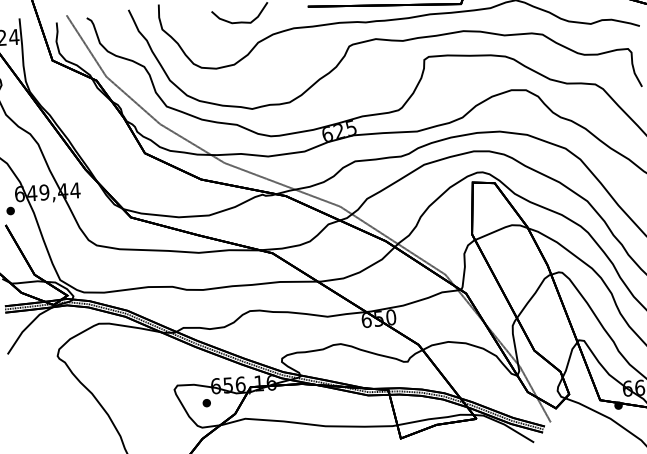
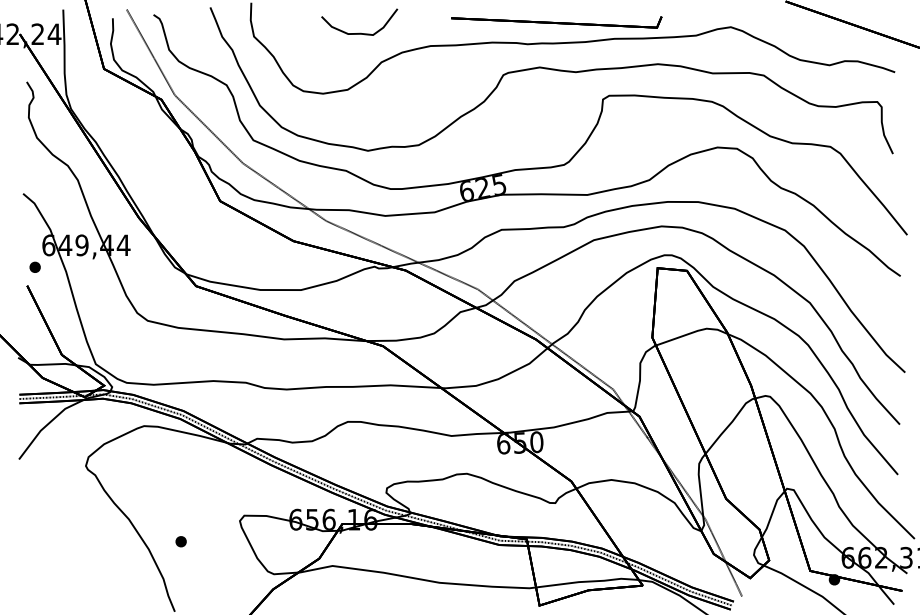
part: (206, 403) -> (180, 541), moved

